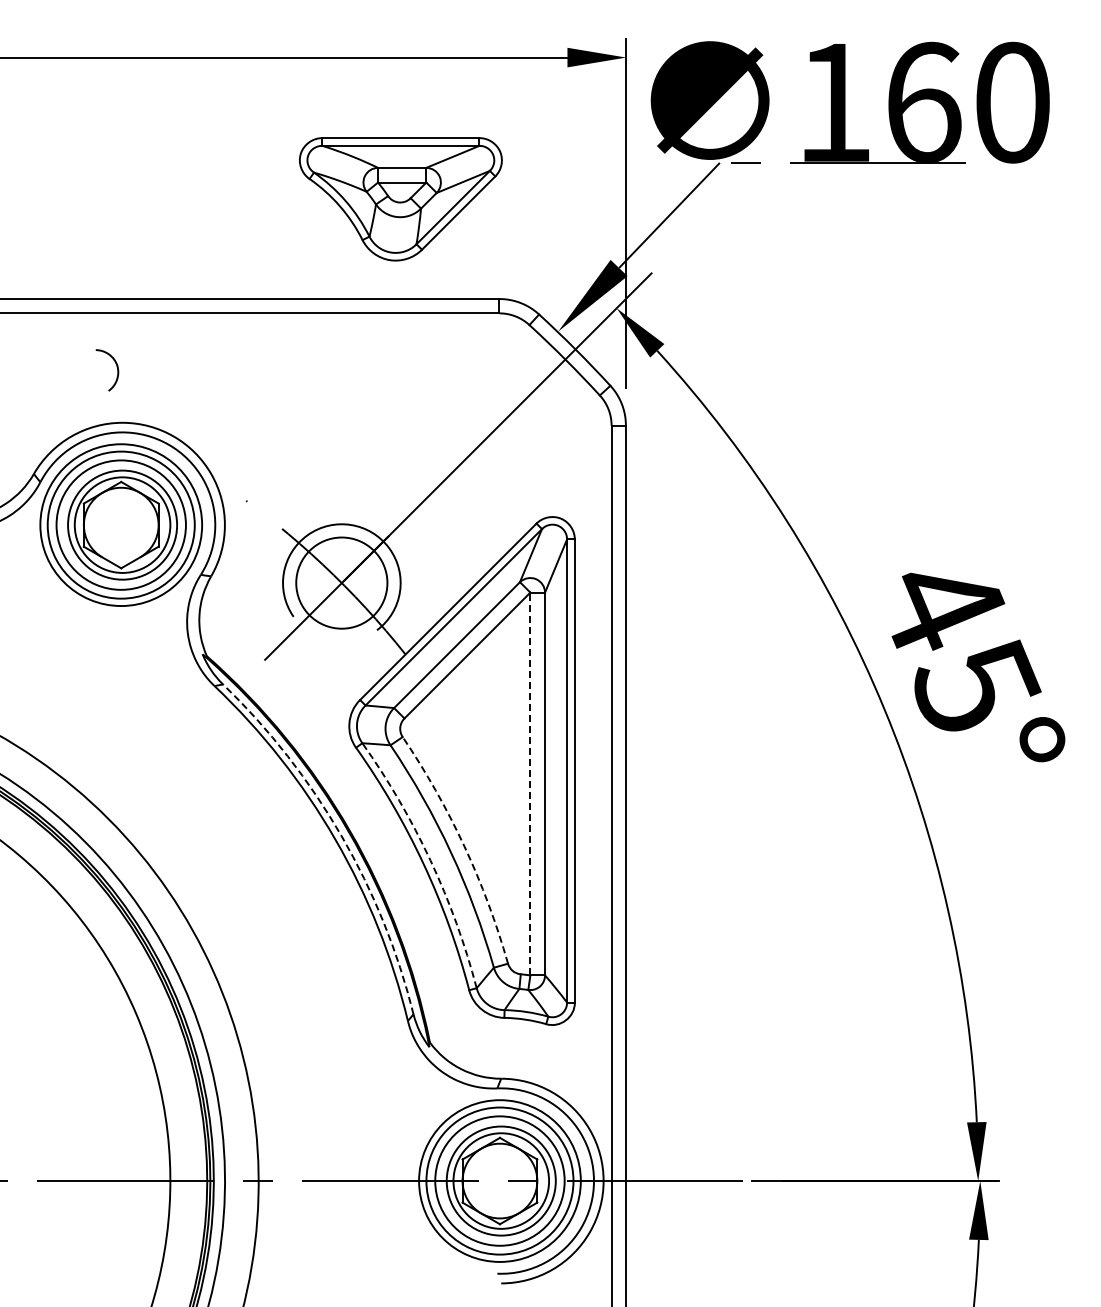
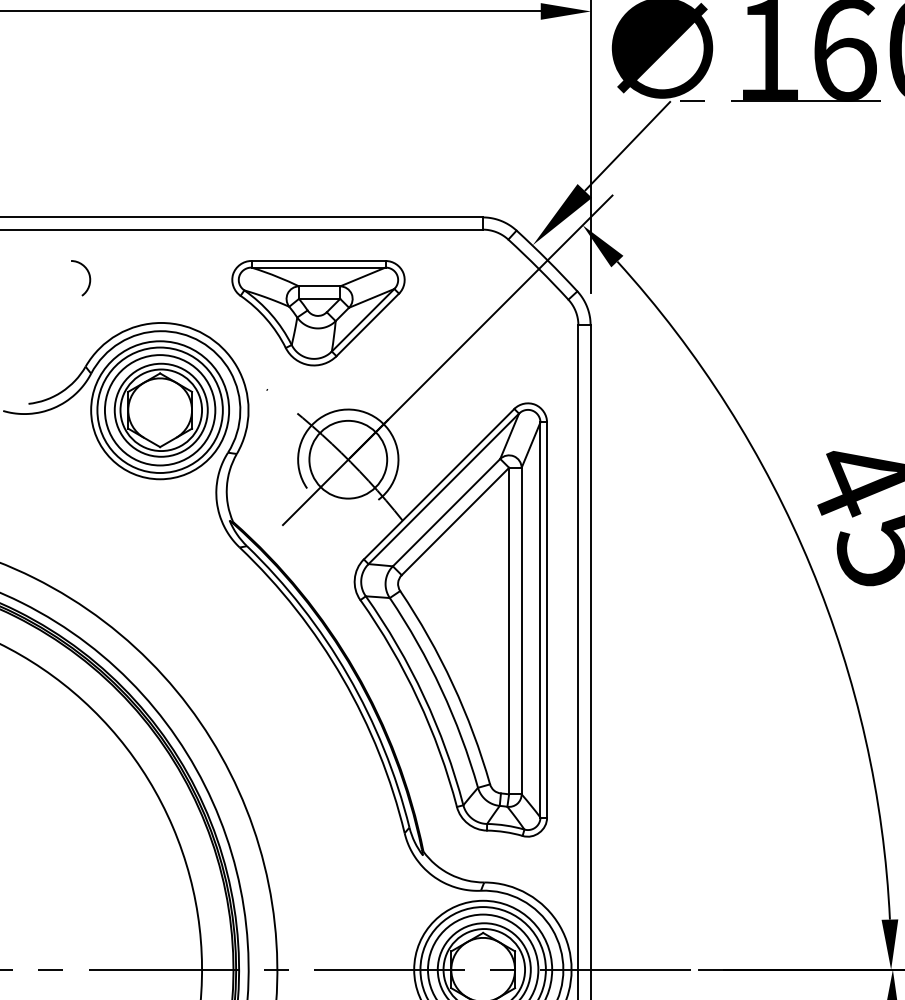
part: (400, 199) -> (318, 313), moved
curve: (116, 367) -> (88, 275), moved
line: (530, 783) -> (509, 630), dashed -> solid
arc: (341, 836) -> (348, 675), dashed -> solid
arc: (464, 846) -> (452, 684), dashed -> solid
arc: (430, 860) -> (423, 696), dashed -> solid

